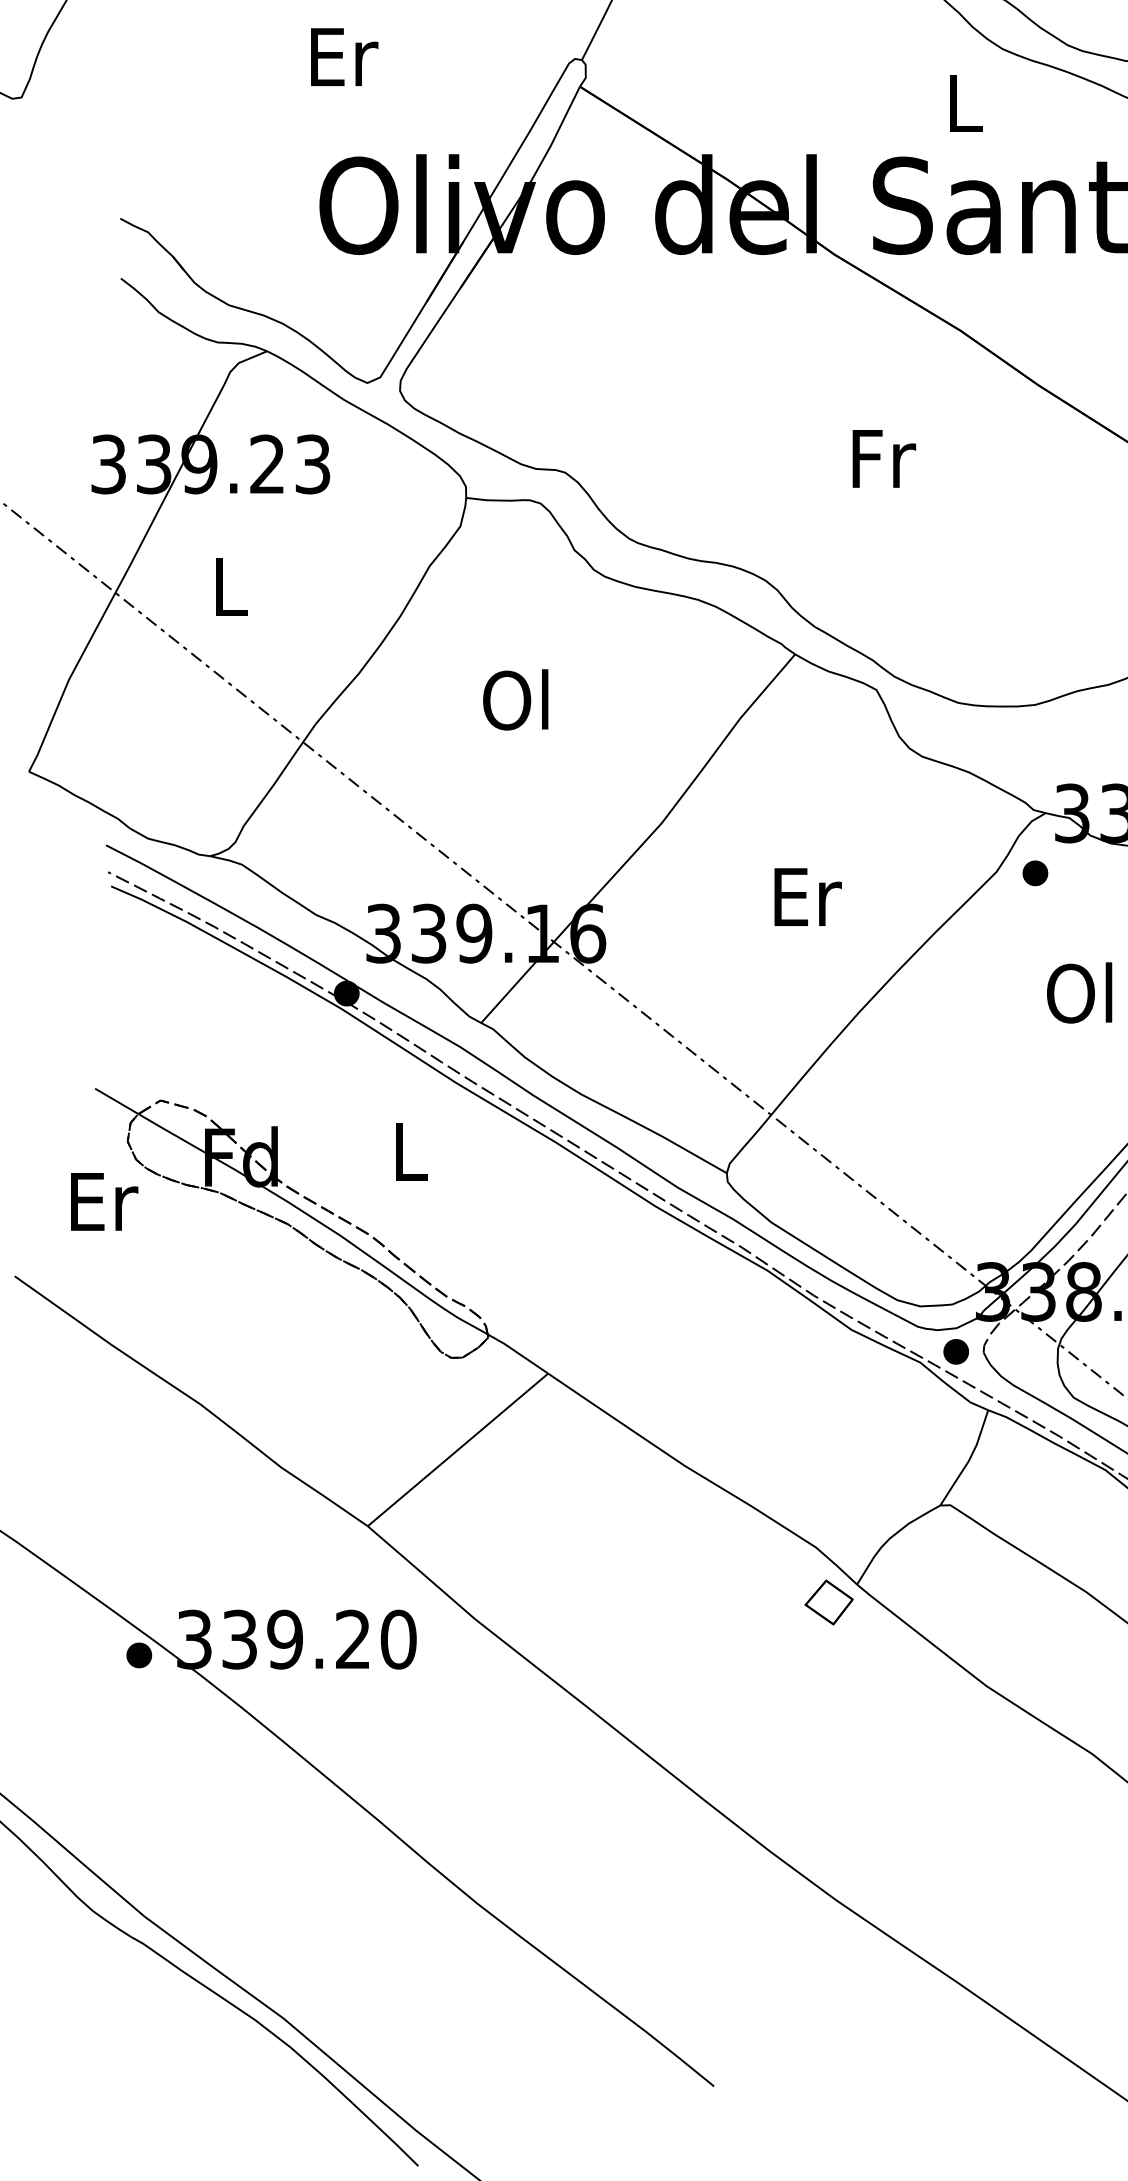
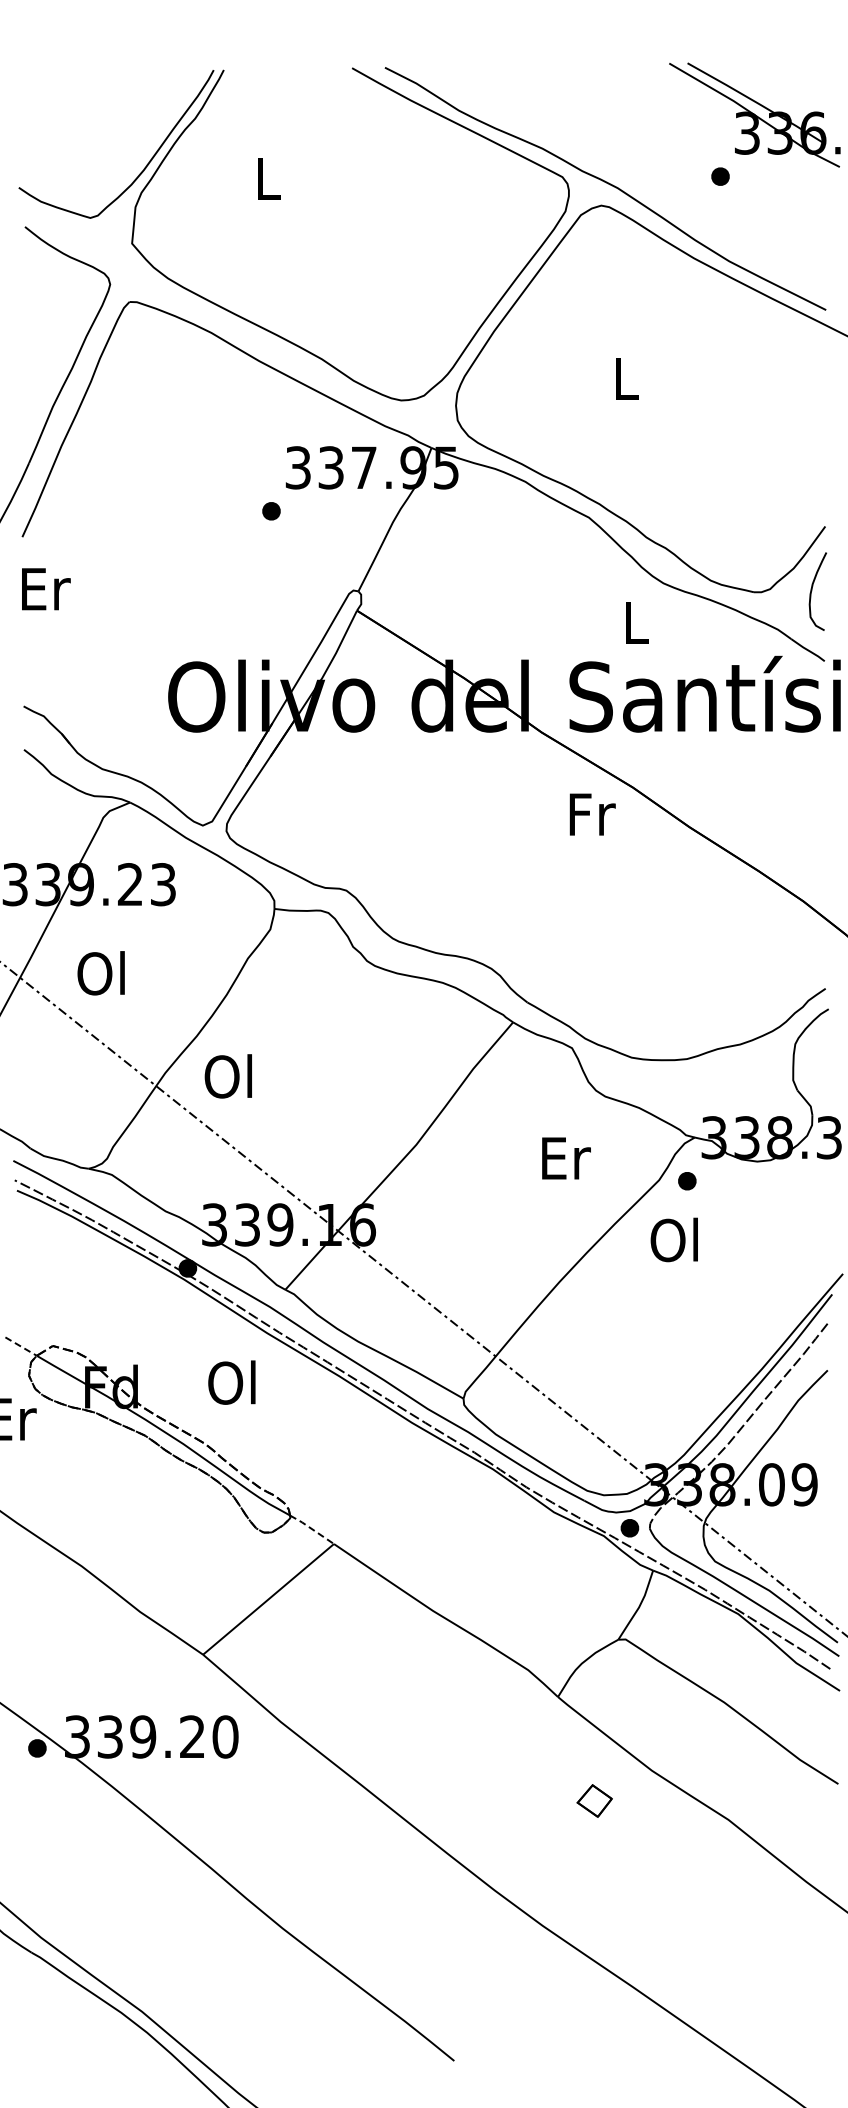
text: (344, 57) -> (46, 589), moved
text: (883, 458) -> (592, 814), moved
text: (226, 586) -> (100, 973), L -> Ol
text: (514, 700) -> (227, 1076), moved
text: (808, 897) -> (566, 1158), moved
text: (1078, 992) -> (673, 1239), moved
line: (117, 1101) -> (21, 1346), solid -> dashed
text: (406, 1150) -> (231, 1382), L -> Ol
line: (517, 1353) -> (311, 1529), solid -> dashed
part: (828, 1601) -> (594, 1800), moved

